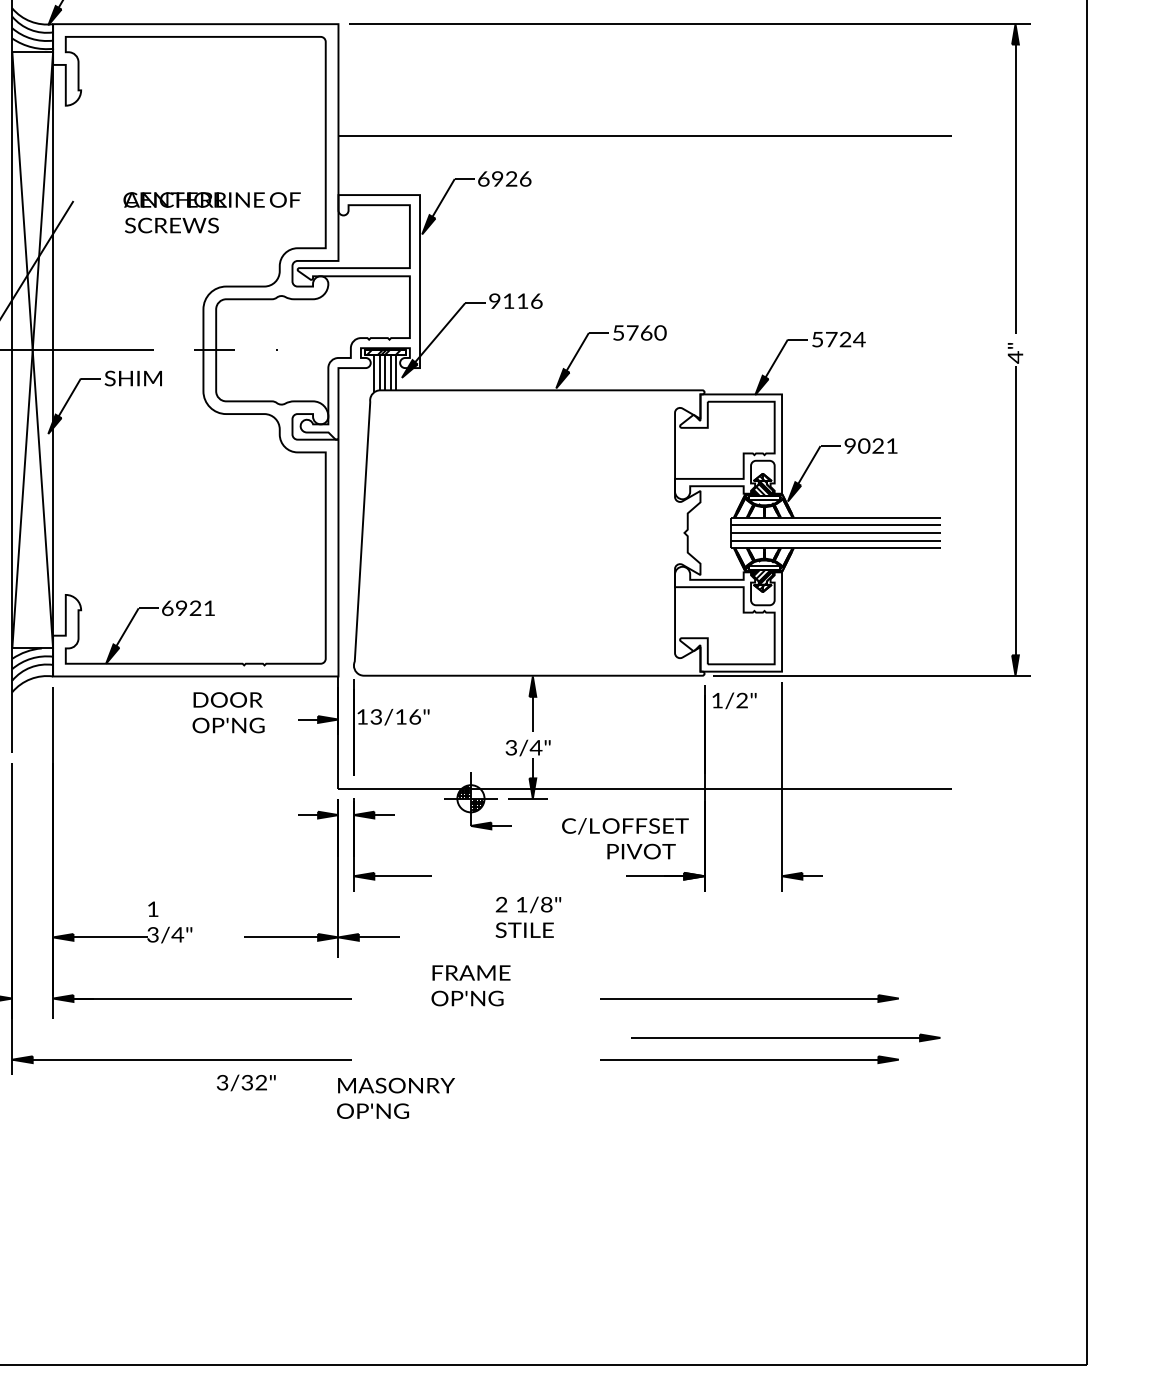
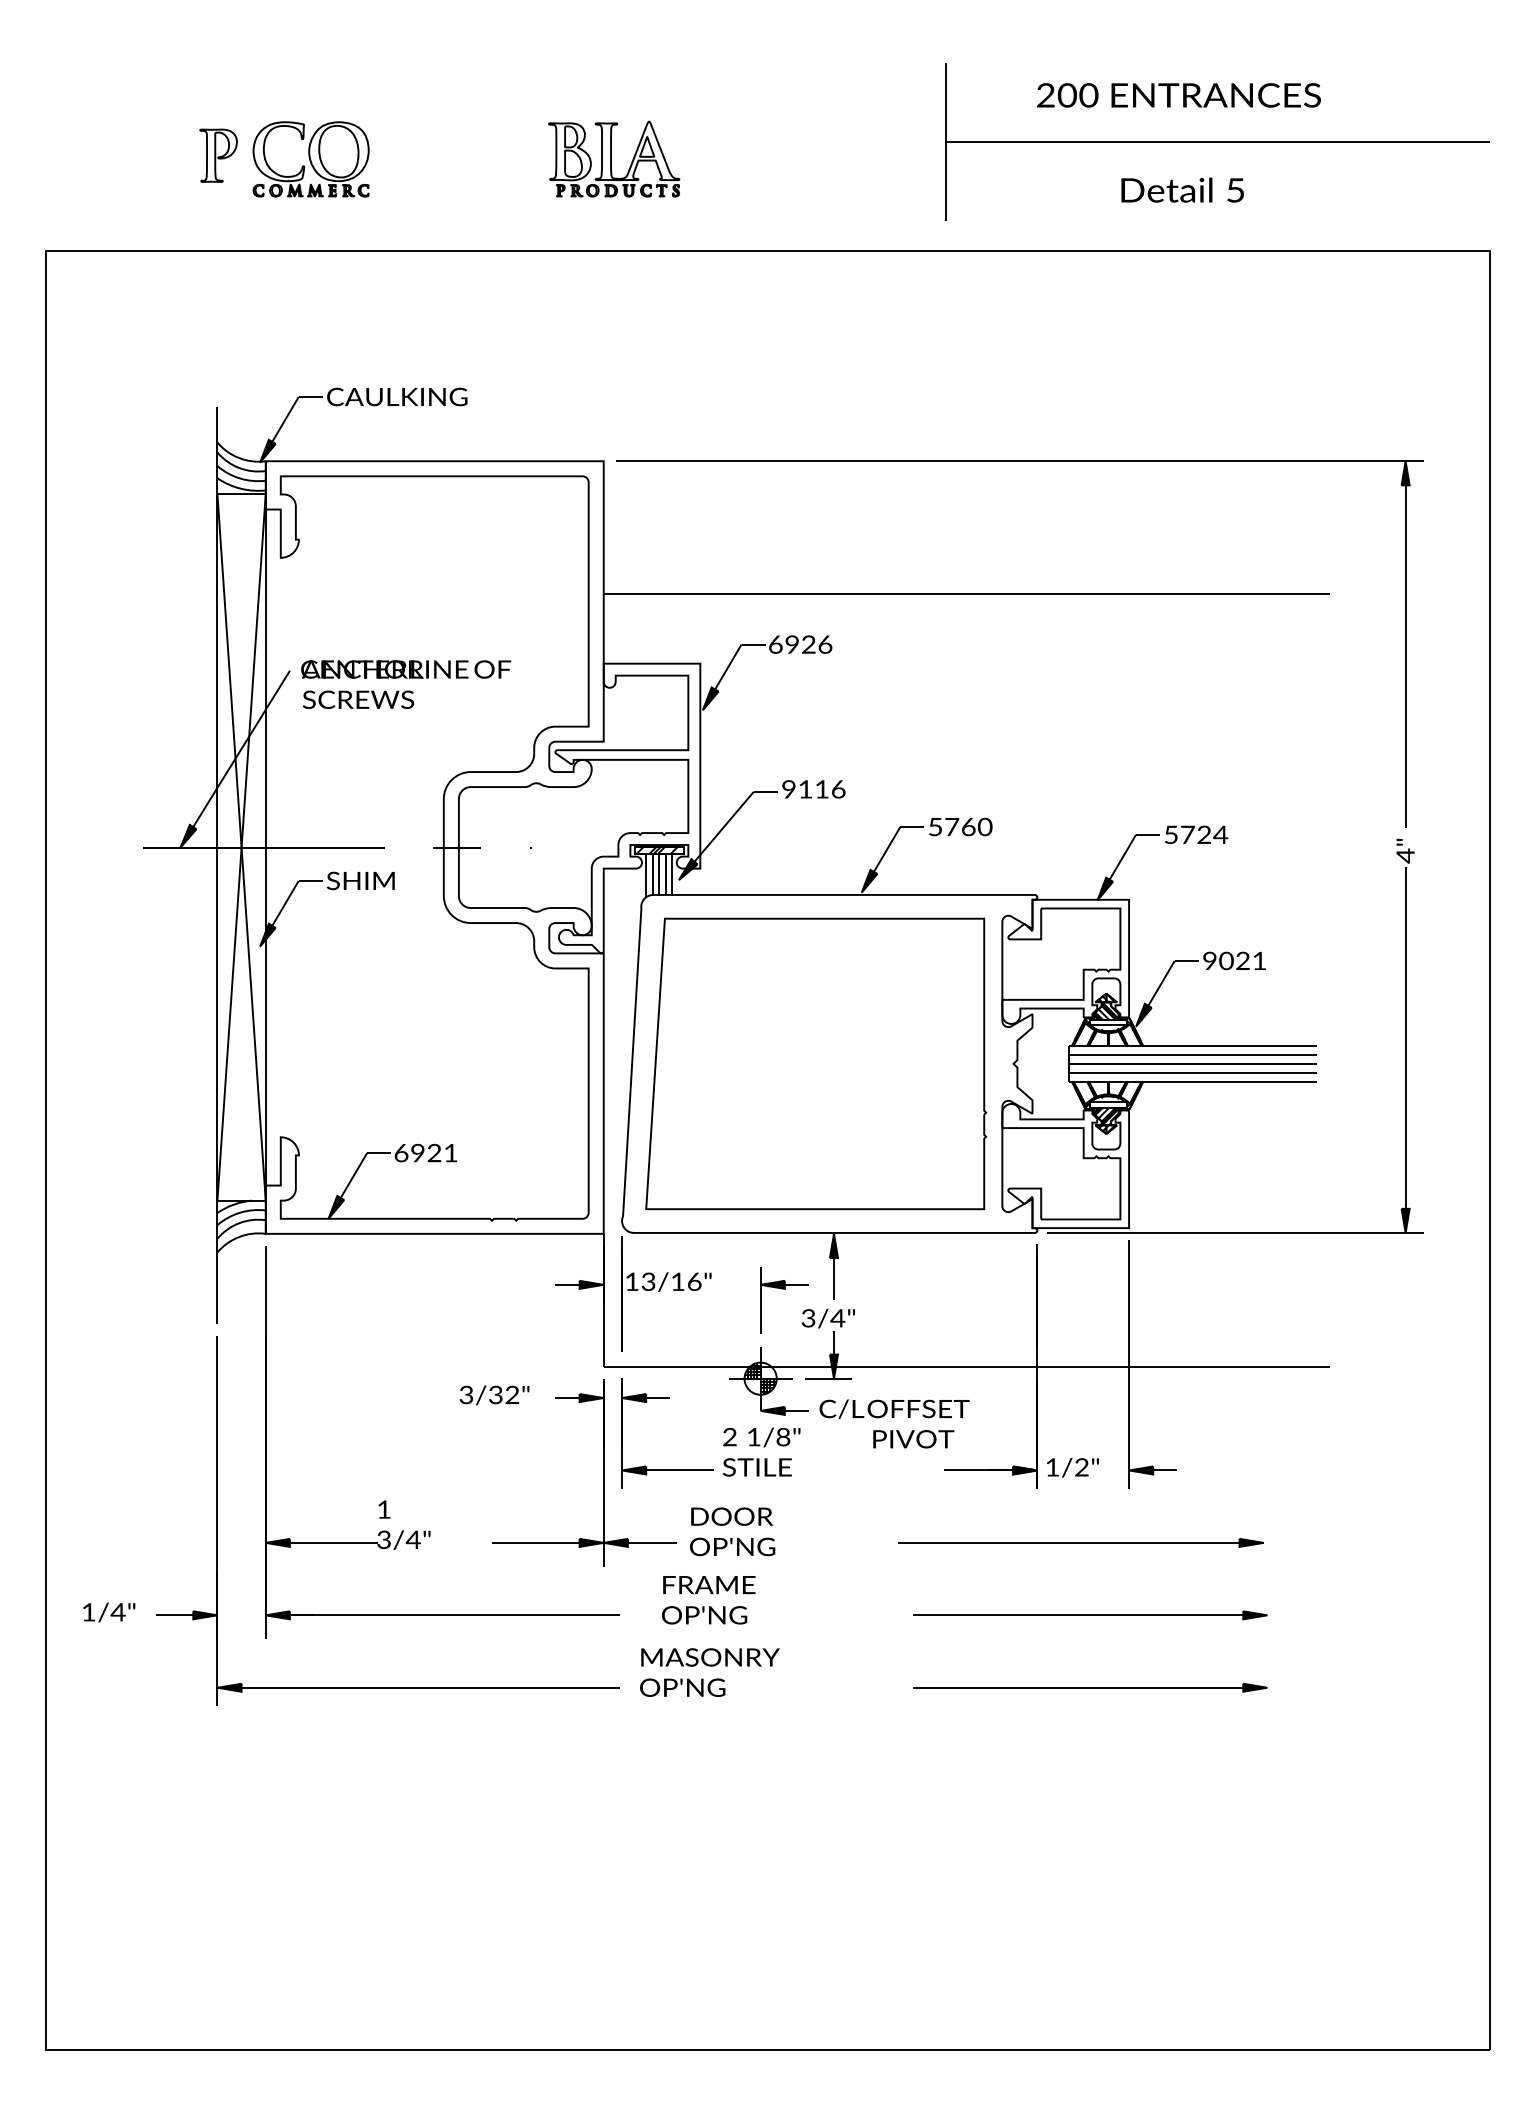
text: (212, 212) -> (406, 684), moved
part: (518, 532) -> (816, 1063), added
text: (734, 700) -> (1072, 1467), moved
text: (228, 712) -> (732, 1531), moved
part: (491, 723) -> (784, 1289), added
text: (625, 838) -> (894, 1423), moved
text: (528, 916) -> (761, 1451), moved
text: (470, 986) -> (708, 1600), moved
part: (785, 1037) -> (1080, 1542), moved
text: (246, 1083) -> (494, 1395), moved
text: (395, 1098) -> (709, 1672), moved

